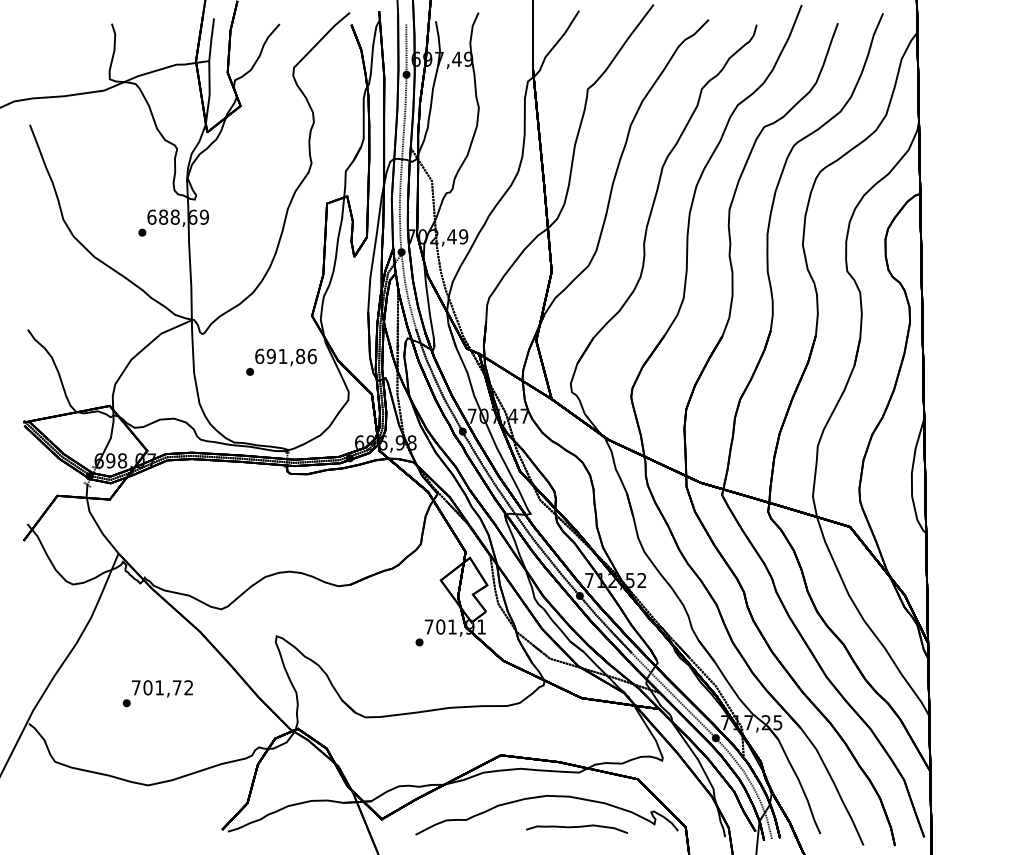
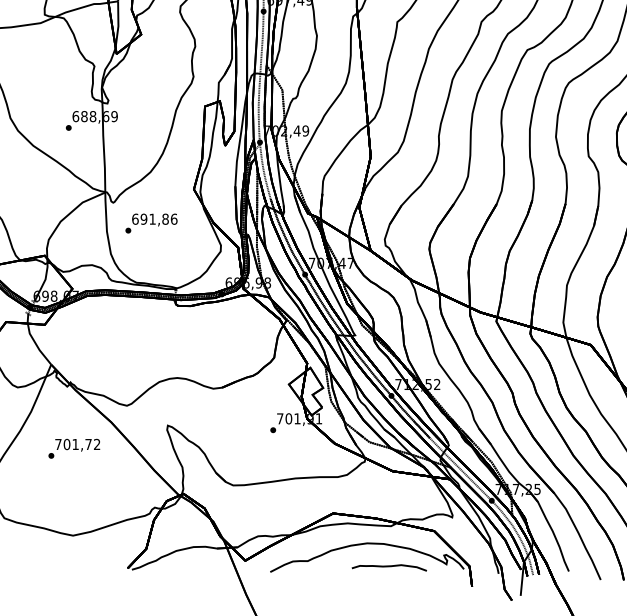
text: (281, 361) -> (151, 222), moved
text: (157, 693) -> (74, 448), moved

